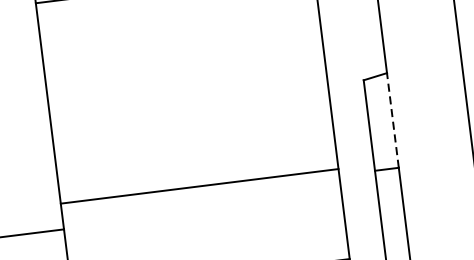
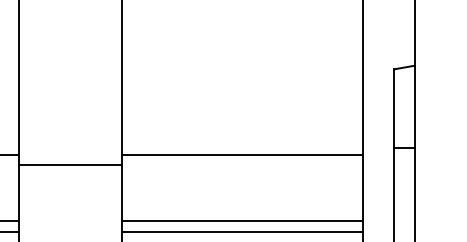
line: (392, 120) -> (414, 106), dashed -> solid
line: (199, 186) -> (242, 154), moved

